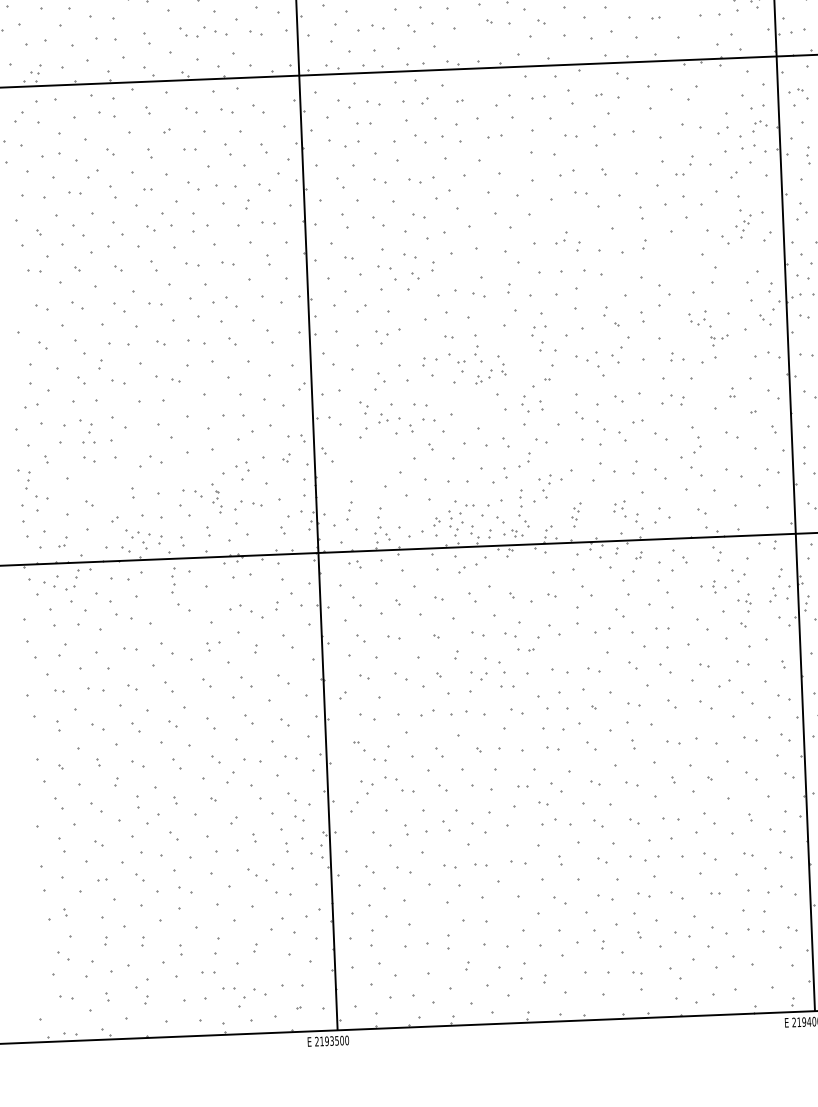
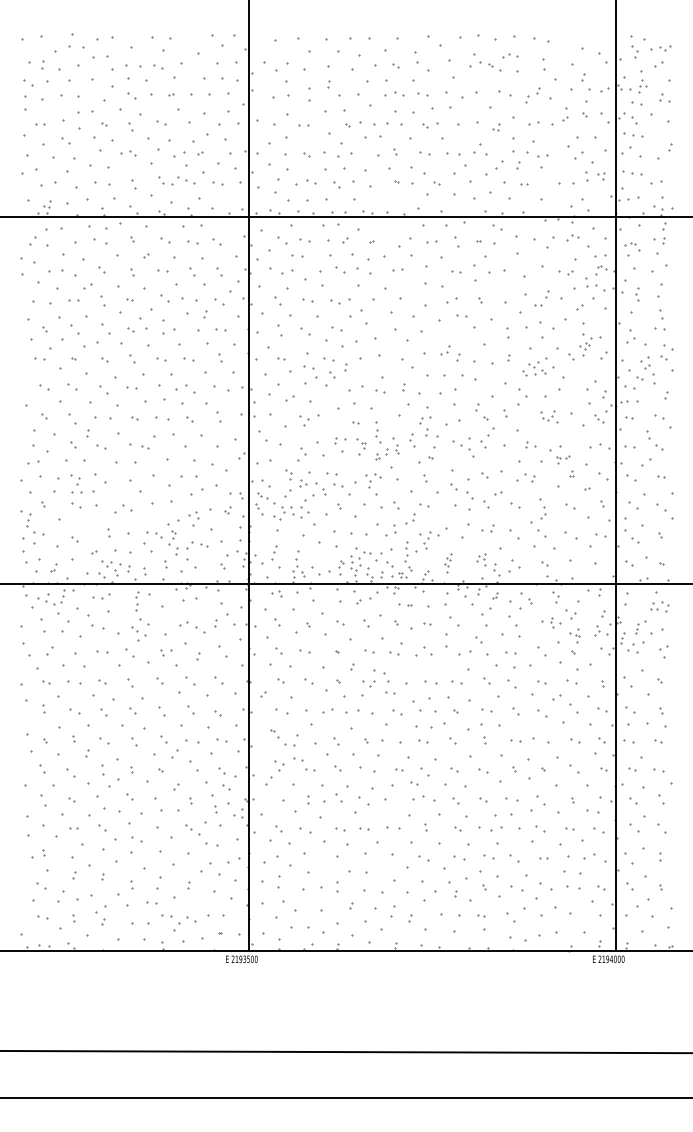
part: (720, 84) -> (572, 237), added
part: (713, 130) -> (565, 272), size x0.62
part: (678, 254) -> (534, 366), added
part: (719, 340) -> (563, 459), moved
part: (457, 367) -> (361, 446), size x0.71
part: (525, 404) -> (412, 440), moved
part: (474, 411) -> (373, 480), added
part: (358, 449) -> (283, 506), added
part: (625, 467) -> (487, 528), size x0.62
part: (216, 498) -> (172, 539), size x1.43
part: (126, 576) -> (101, 596), size x0.71
part: (176, 622) -> (138, 633), added
part: (525, 649) -> (405, 604), moved

